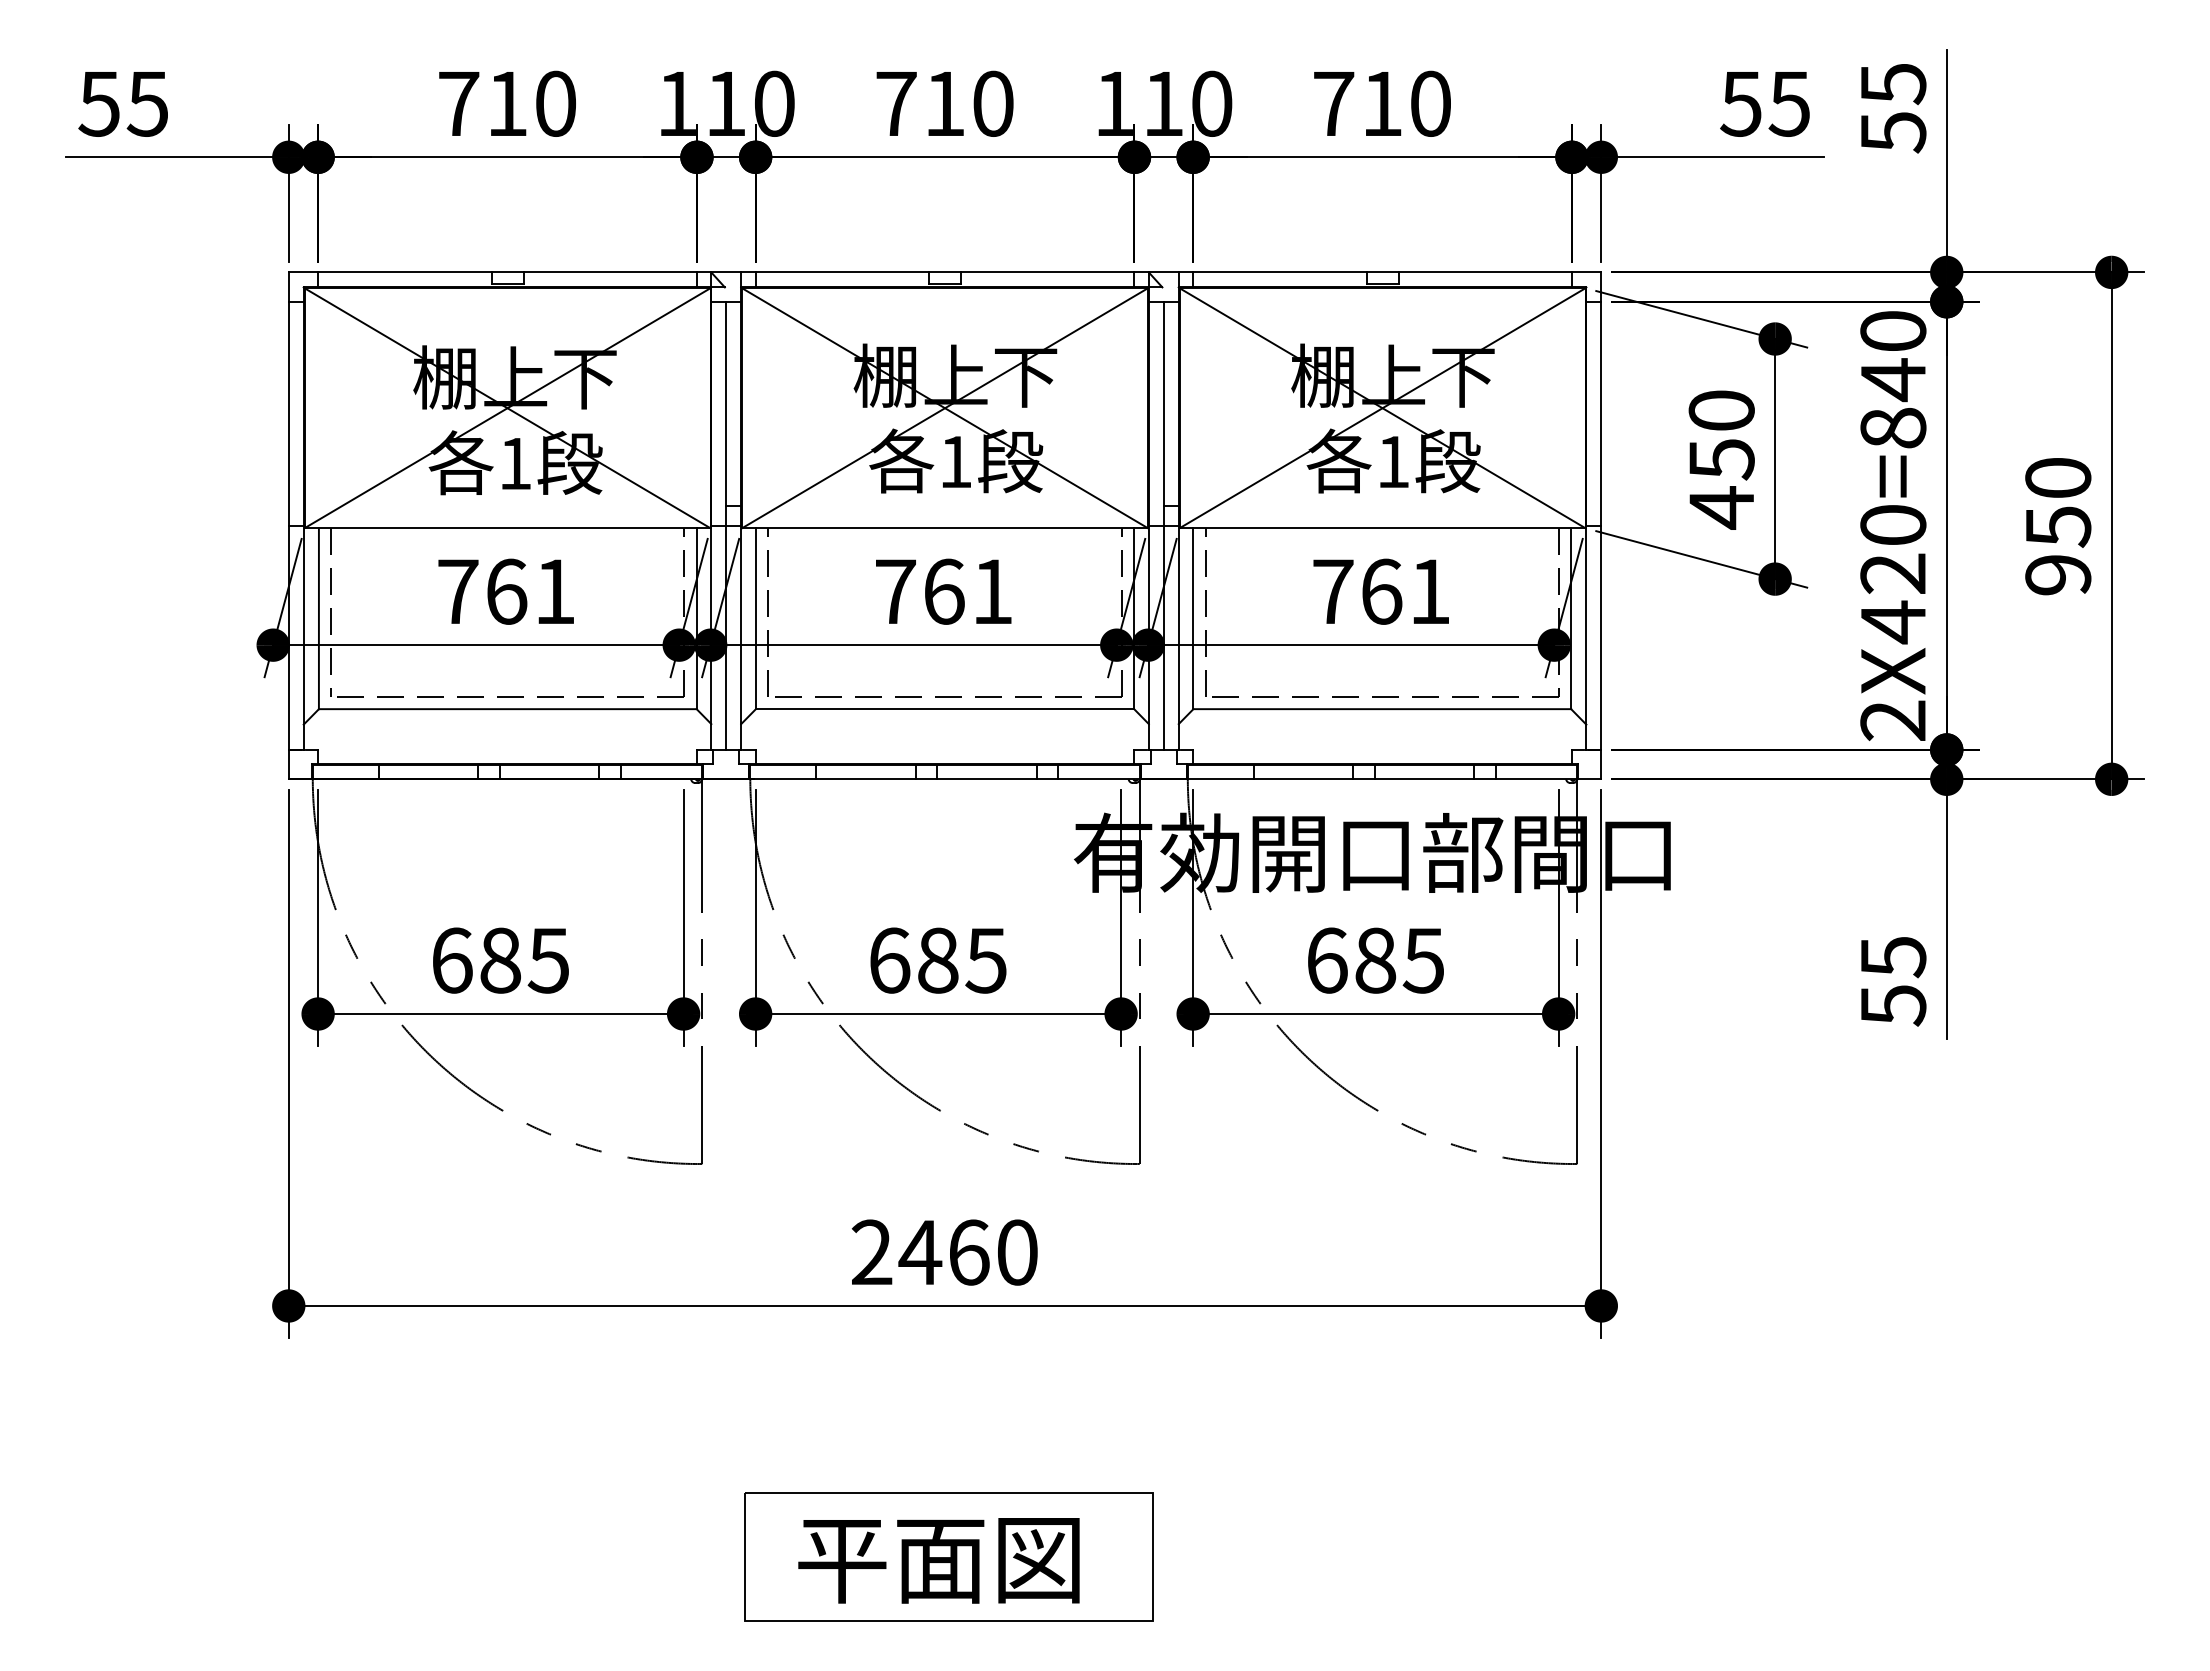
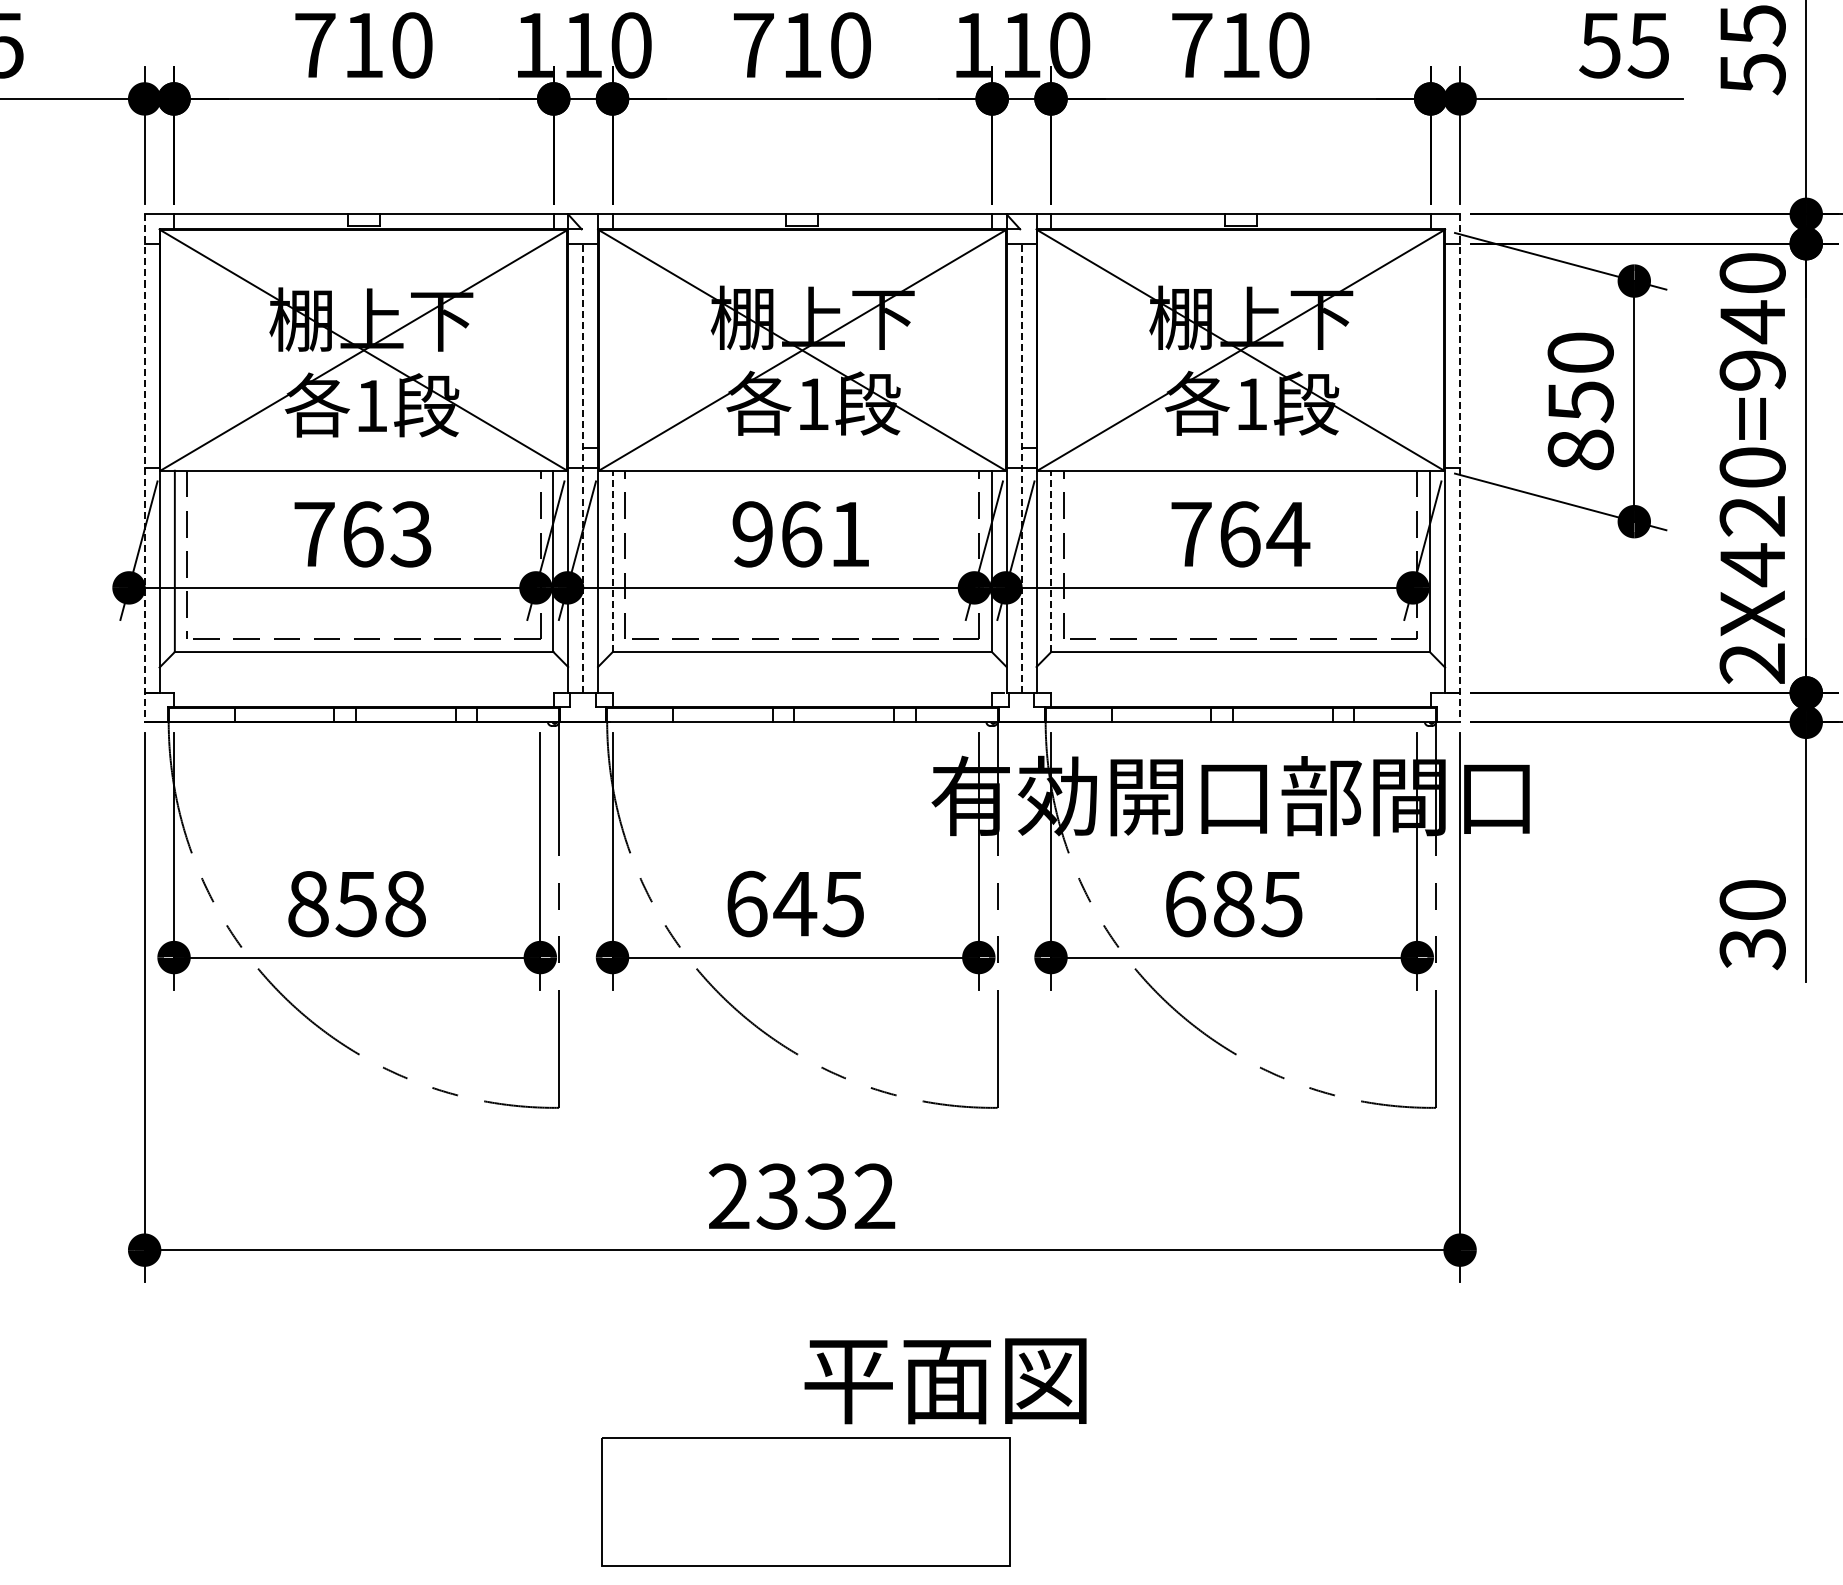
text: (1893, 428) -> (1752, 370), 2X420=840 -> 2X420=940
text: (1721, 507) -> (1580, 449), 450 -> 850
line: (726, 525) -> (583, 467), solid -> dashed
line: (1163, 525) -> (1021, 467), solid -> dashed
line: (288, 526) -> (144, 468), solid -> dashed
line: (1601, 526) -> (1460, 468), solid -> dashed
text: (554, 591) -> (410, 534), 761 -> 763
text: (895, 591) -> (752, 534), 761 -> 961
text: (1429, 591) -> (1287, 534), 761 -> 764
line: (755, 618) -> (612, 561), solid -> dashed
line: (1193, 618) -> (1051, 561), solid -> dashed
text: (500, 960) -> (356, 903), 685 -> 858
text: (937, 960) -> (794, 903), 685 -> 645
text: (1893, 981) -> (1752, 924), 55 -> 30
text: (967, 1252) -> (824, 1196), 2460 -> 2332
text: (938, 1560) -> (945, 1380), moved

